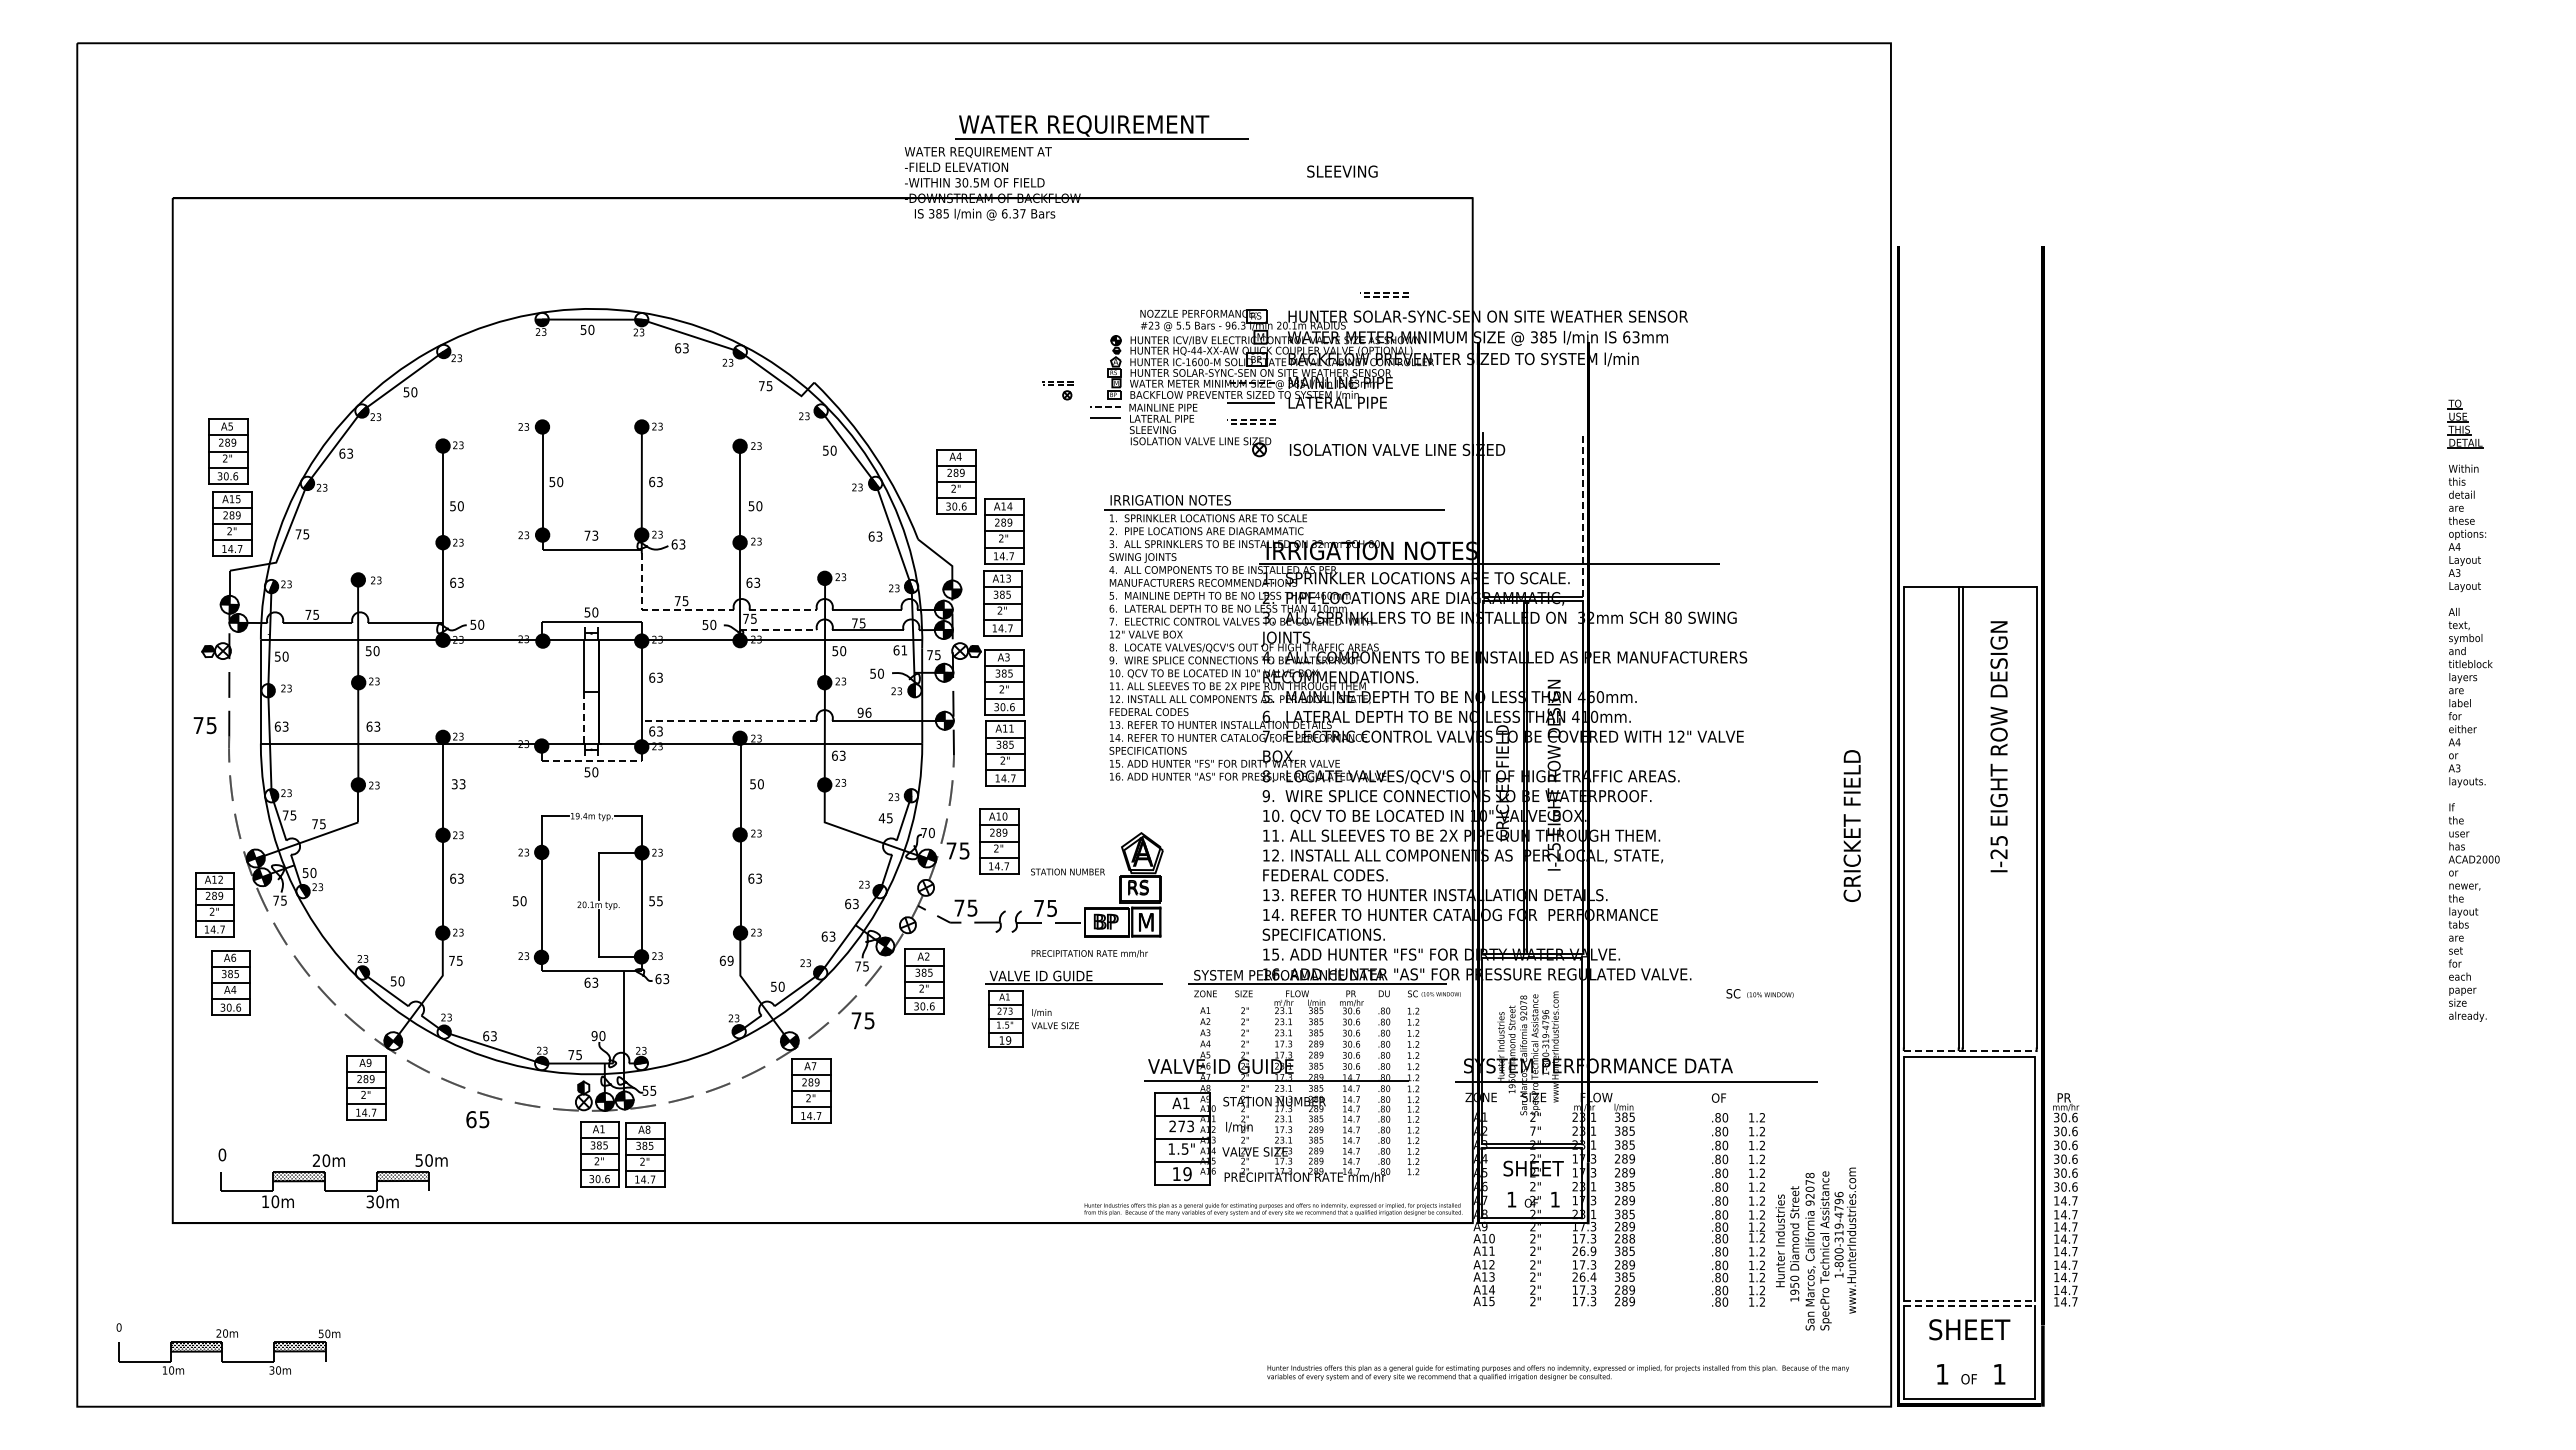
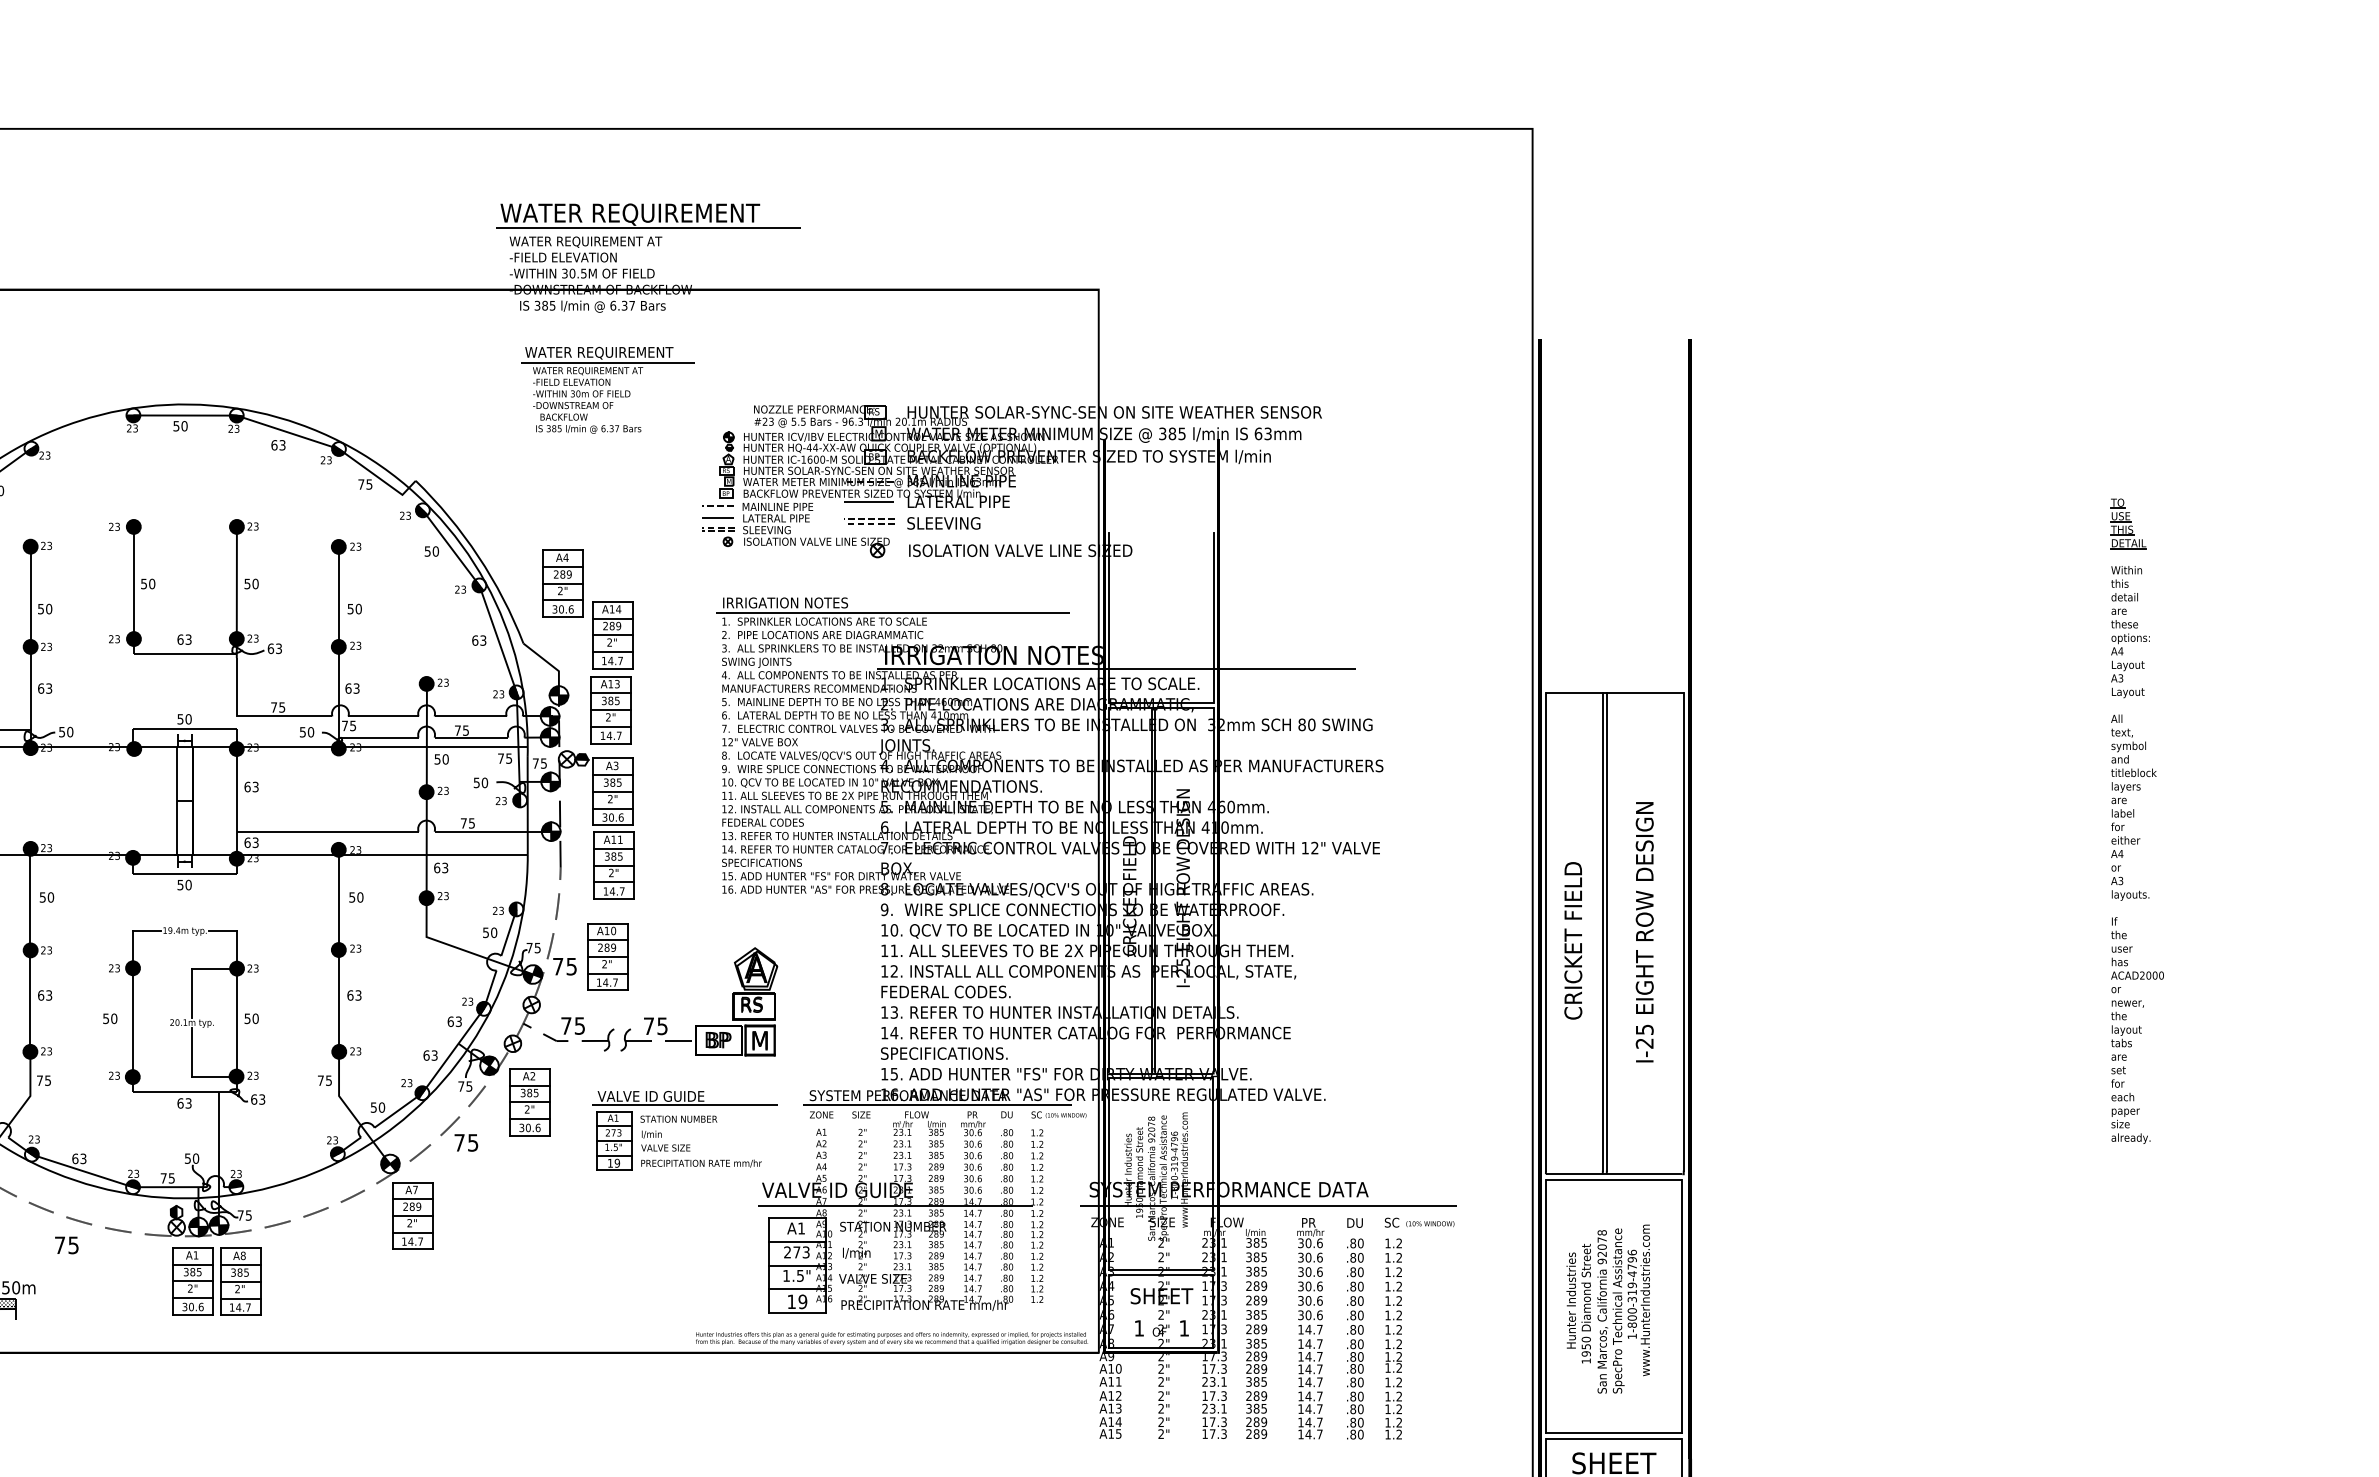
part: (1101, 127) -> (648, 216), moved
text: (1342, 171) -> (943, 523), moved
part: (1384, 294) -> (1007, 389), removed
part: (999, 295) -> (607, 390), added
part: (1057, 390) -> (717, 536), moved
text: (655, 482) -> (251, 584), 63 -> 50
line: (1583, 514) -> (1213, 617), dashed -> solid
text: (587, 535) -> (180, 639), 73 -> 63
line: (659, 609) -> (255, 716), dashed -> solid
line: (783, 609) -> (383, 716), dashed -> solid
line: (779, 630) -> (379, 738), dashed -> solid
text: (900, 650) -> (505, 758), 61 -> 75
text: (864, 712) -> (467, 823), 96 -> 75
line: (583, 717) -> (176, 828), dashed -> solid
line: (729, 720) -> (327, 831), dashed -> solid
text: (1998, 746) -> (1644, 931), moved
line: (592, 761) -> (185, 873), dashed -> solid
text: (458, 784) -> (46, 897), 33 -> 50
text: (885, 818) -> (489, 933), 45 -> 50
text: (1851, 825) -> (1572, 940), moved
text: (931, 833) -> (537, 948), 70 -> 75
text: (1067, 871) -> (678, 1118), moved
text: (660, 901) -> (256, 1019), 55 -> 50
text: (1089, 953) -> (701, 1163), moved
text: (726, 960) -> (324, 1080), 69 -> 75
text: (1759, 993) -> (1419, 1222), moved
text: (594, 1035) -> (187, 1158), 90 -> 50
line: (1969, 1051) -> (1614, 1174), dashed -> solid
text: (645, 1090) -> (240, 1215), 55 -> 75
text: (1719, 1097) -> (1354, 1222), OF -> DU
text: (471, 1119) -> (60, 1245), 65 -> 75
text: (1532, 1130) -> (1160, 1256), 7" -> 2"
text: (2066, 1199) -> (1311, 1328), moved
text: (1631, 1238) -> (1263, 1368), 288 -> 289
text: (1815, 1248) -> (1607, 1308), moved
text: (1587, 1250) -> (1217, 1381), 26.9 -> 23.1
text: (1587, 1276) -> (1217, 1408), 26.4 -> 23.1
line: (1969, 1300) -> (1614, 1433), dashed -> solid
line: (1969, 1306) -> (1614, 1439), dashed -> solid

